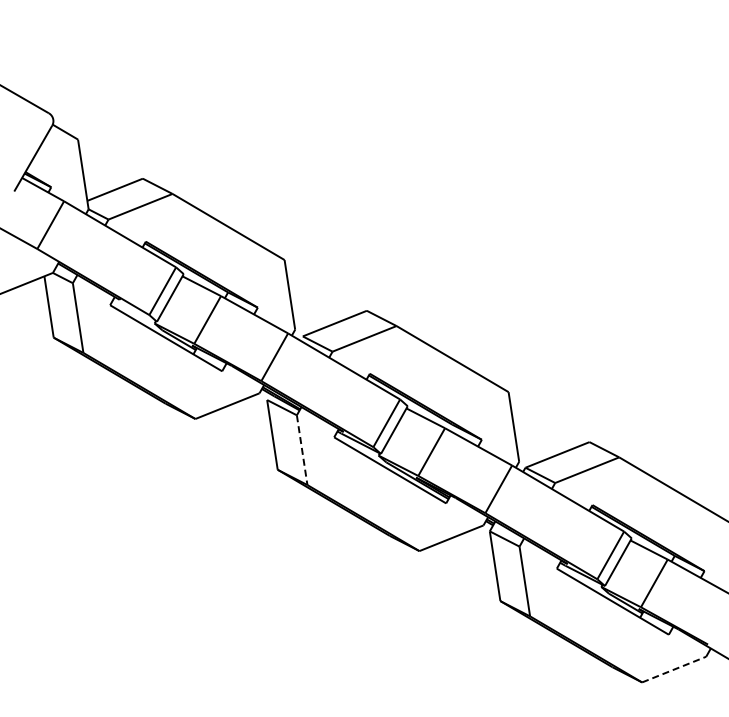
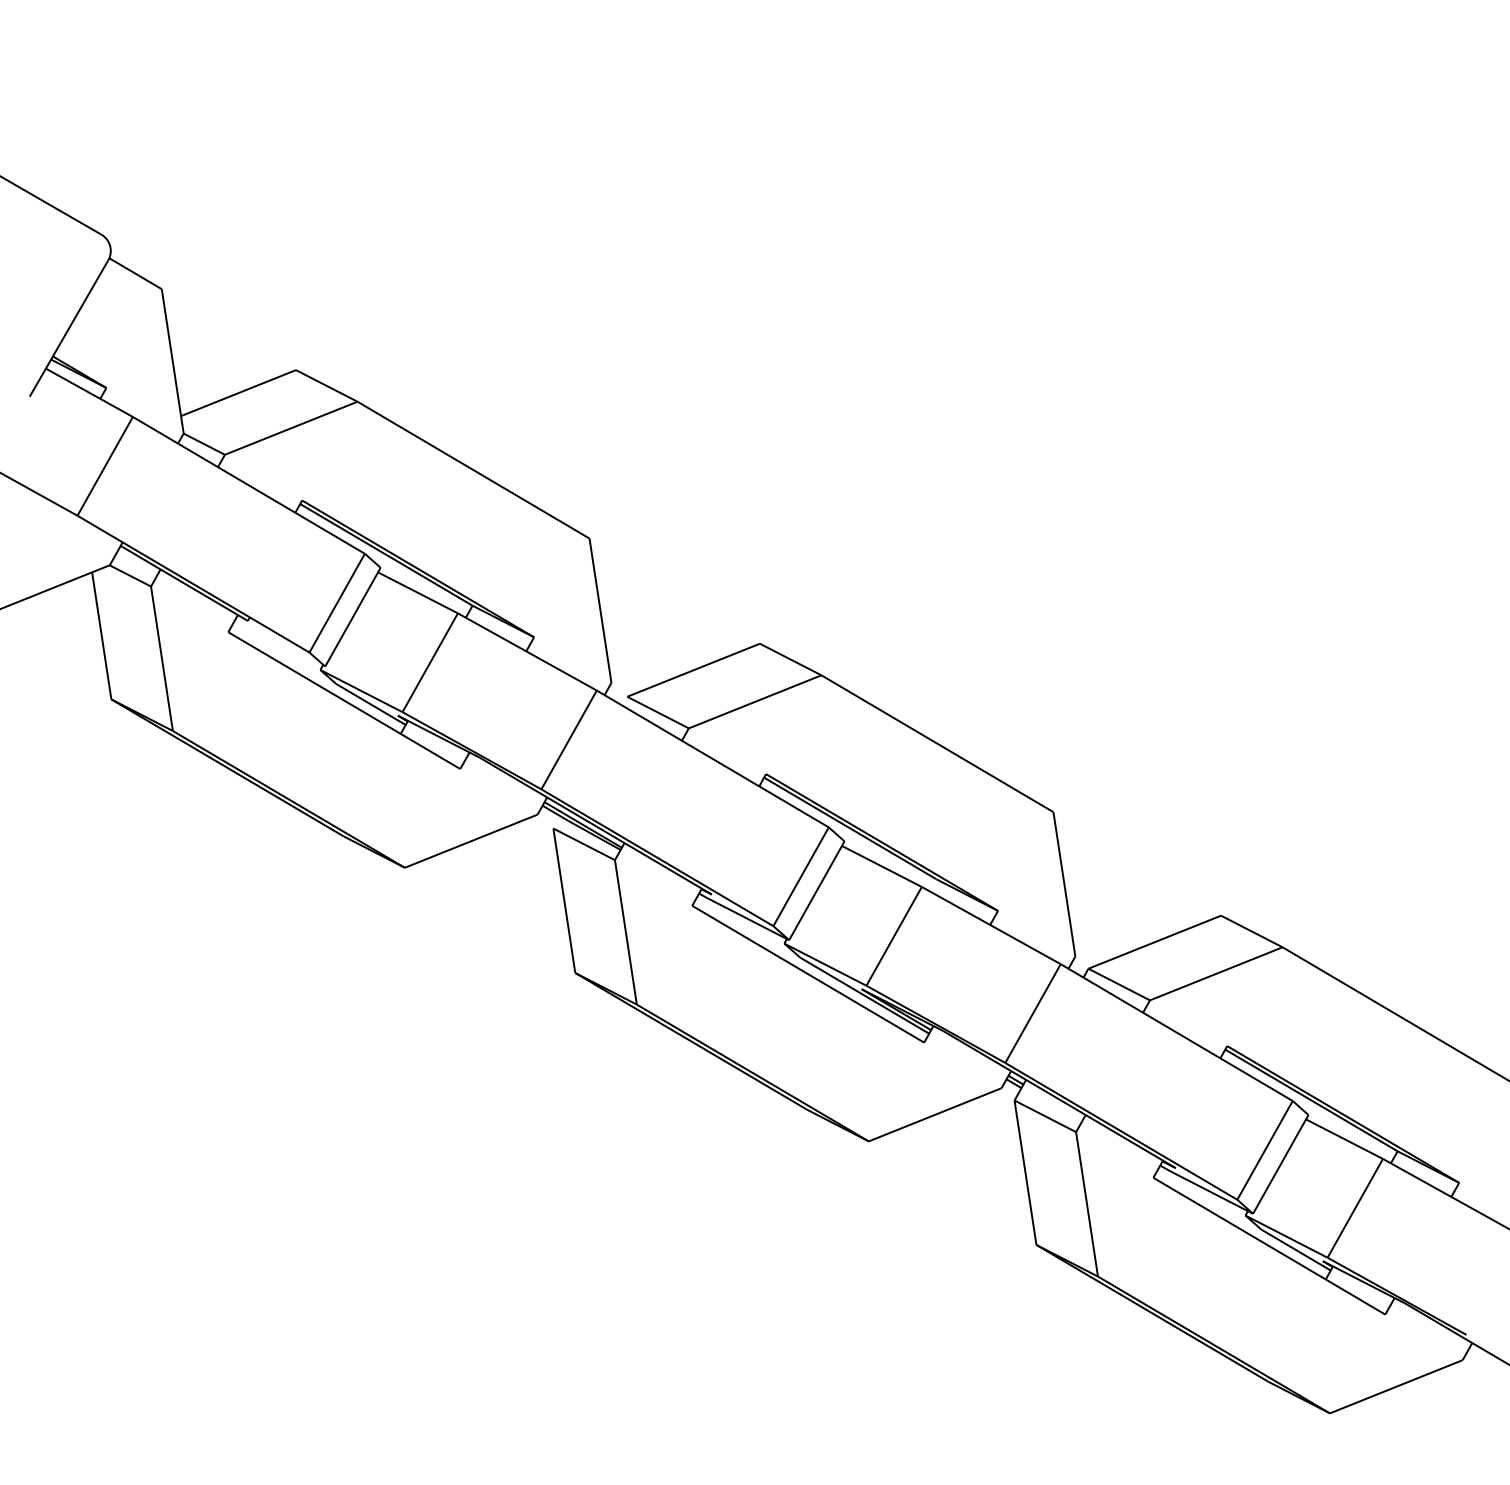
line: (302, 450) -> (626, 933), dashed -> solid
line: (674, 669) -> (1397, 1386), dashed -> solid

